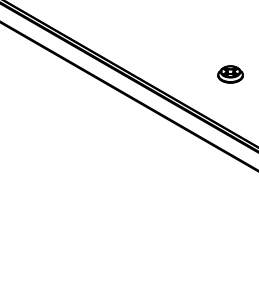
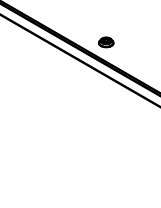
part: (230, 74) -> (106, 42), moved

